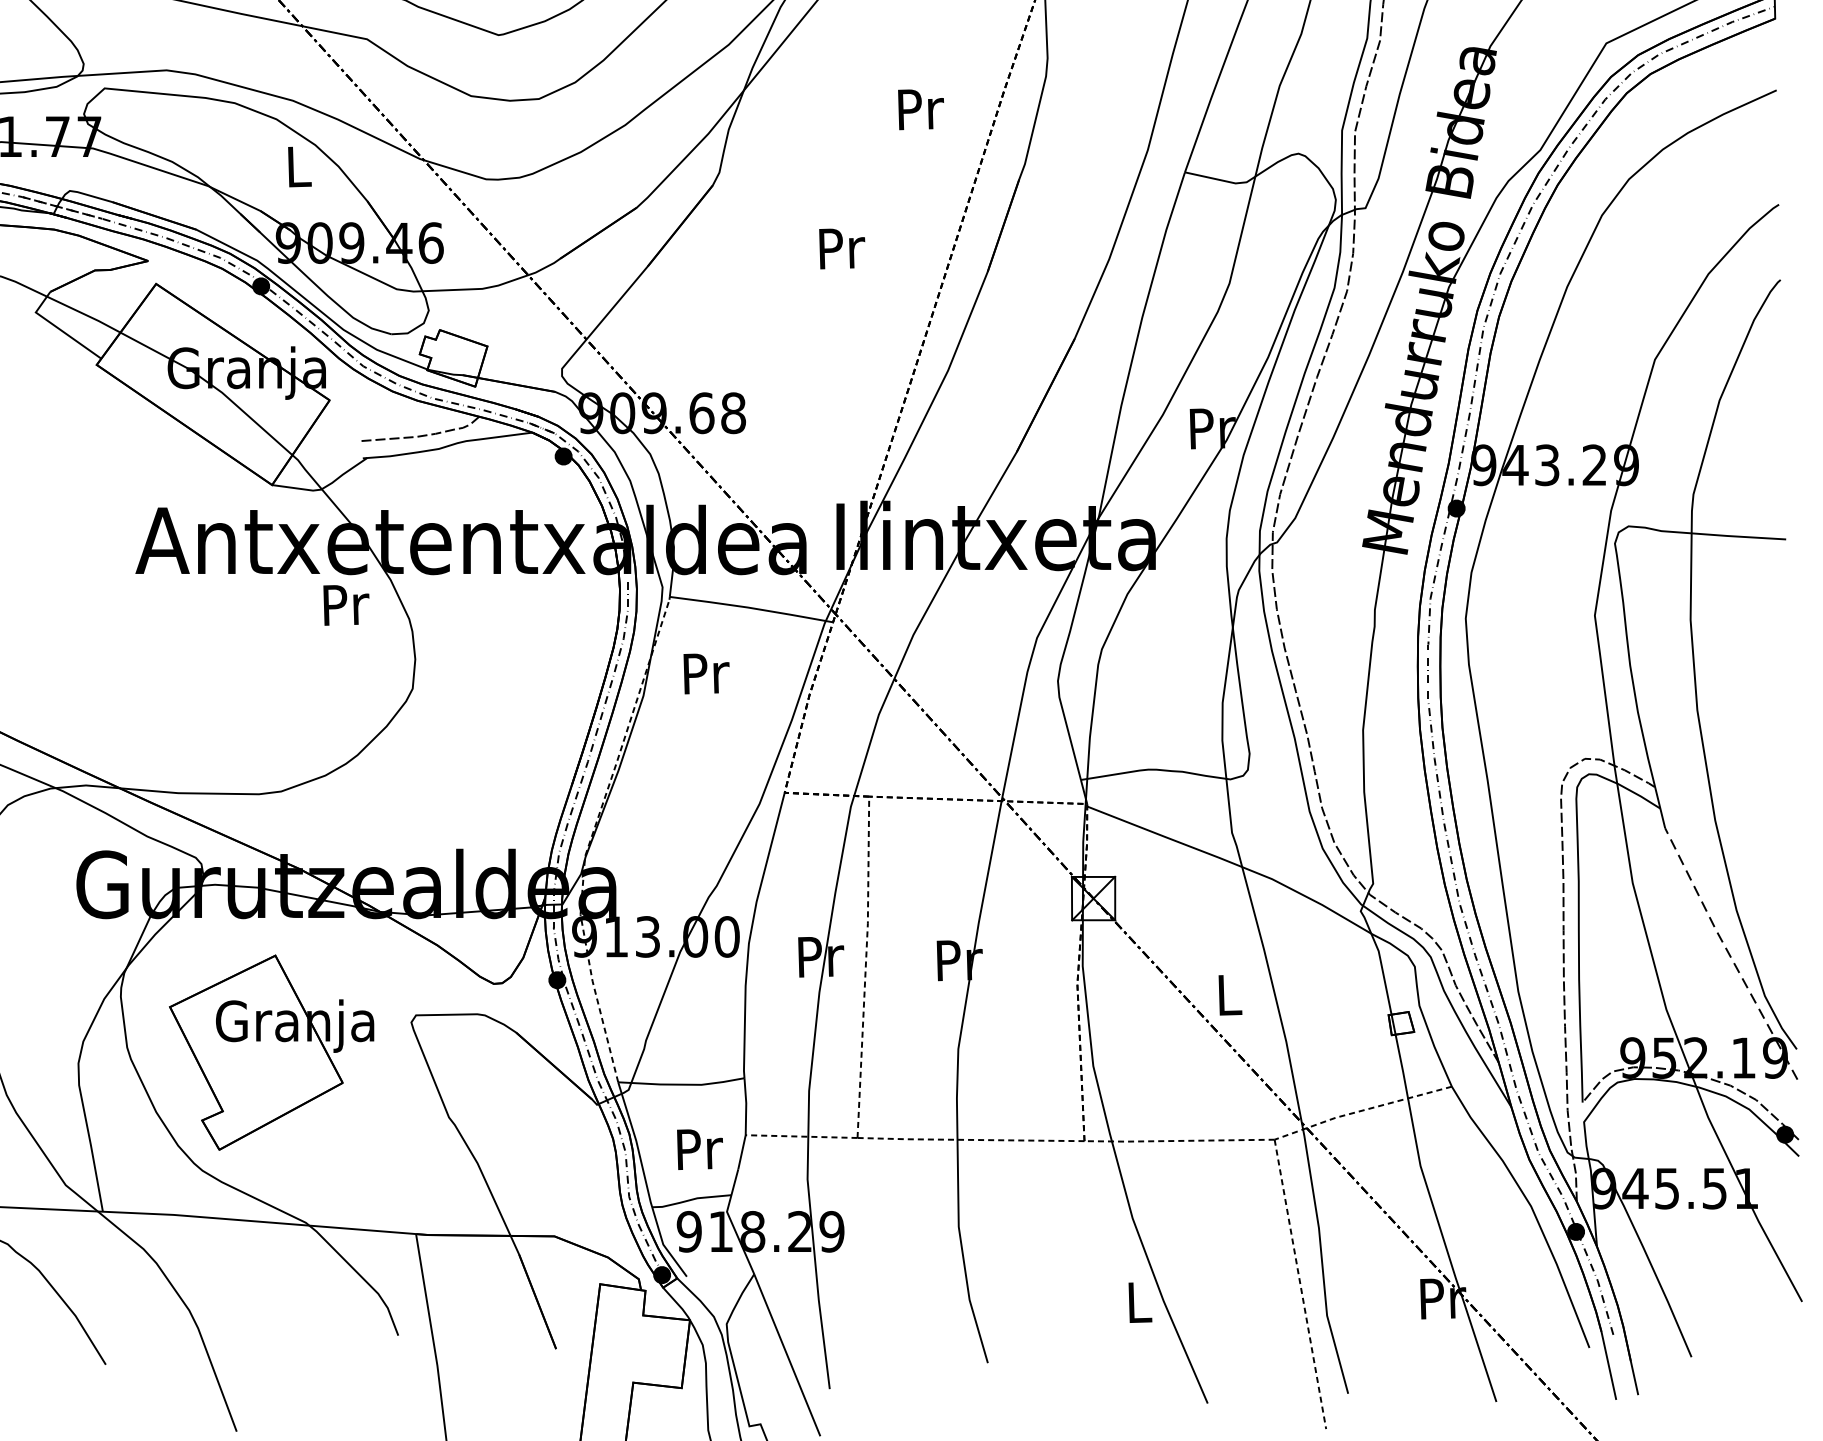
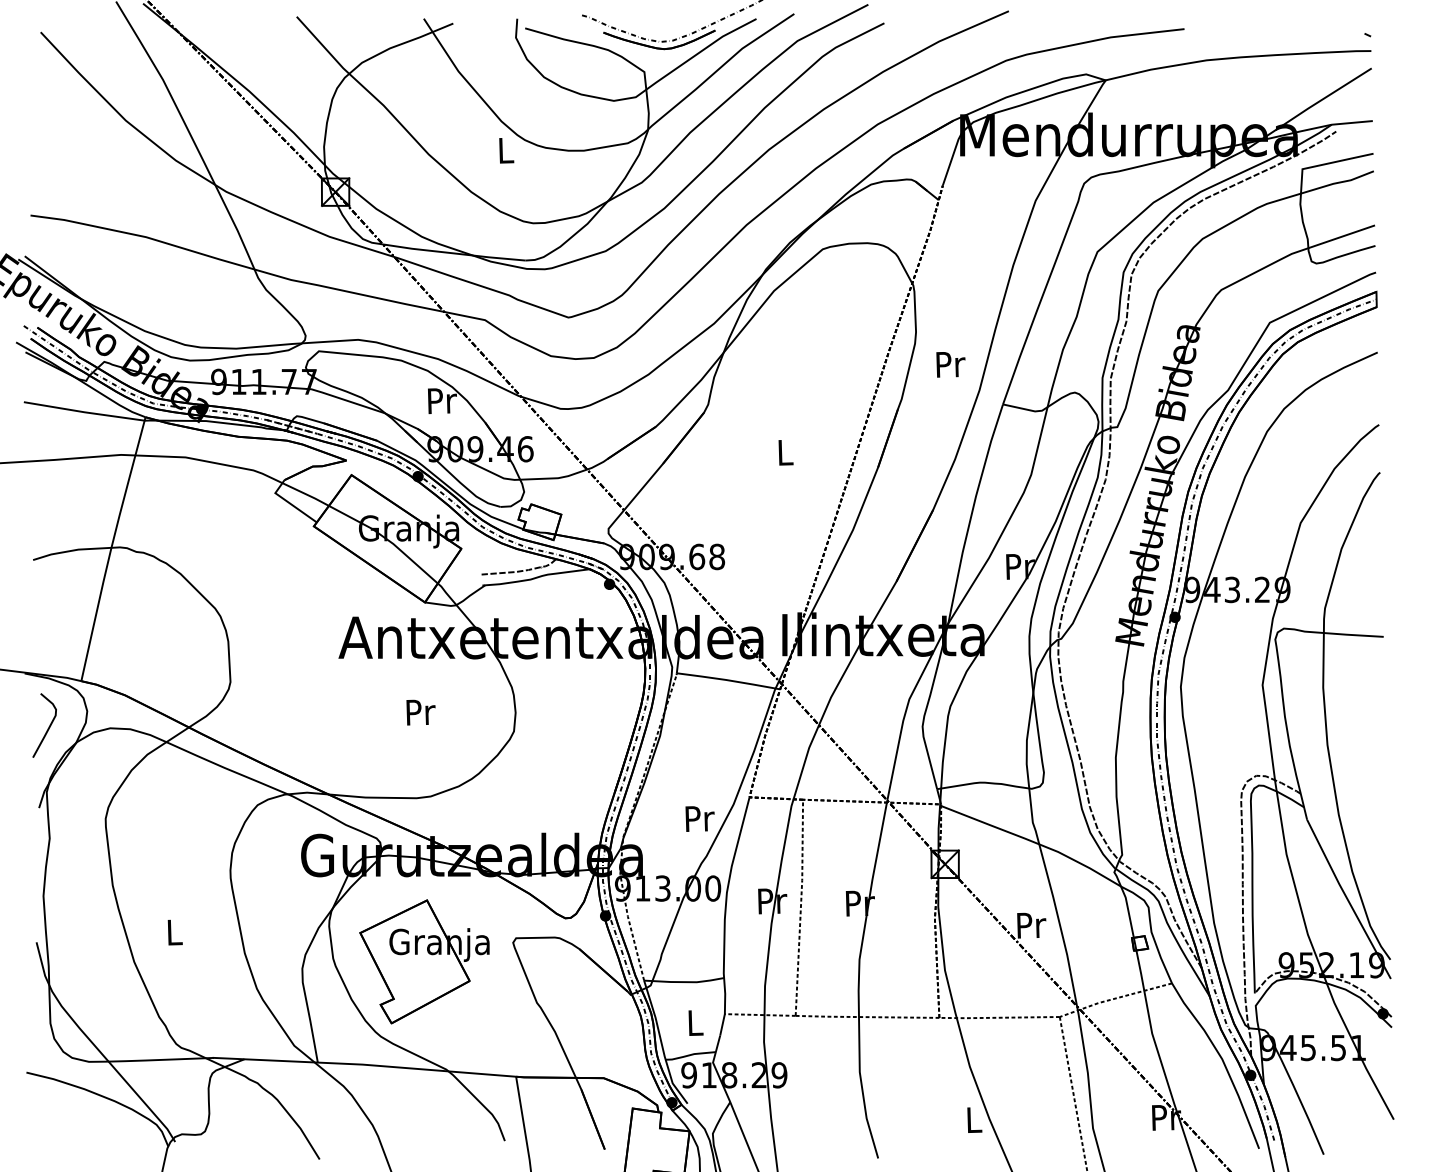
text: (920, 109) -> (950, 364), moved
text: (299, 167) -> (442, 401), L -> Pr
text: (841, 248) -> (785, 452), Pr -> L
text: (345, 605) -> (420, 712), moved
text: (705, 673) -> (699, 818), moved
line: (1728, 954) -> (1347, 899), dashed -> solid
text: (1229, 995) -> (1031, 925), L -> Pr
text: (699, 1149) -> (695, 1023), Pr -> L

